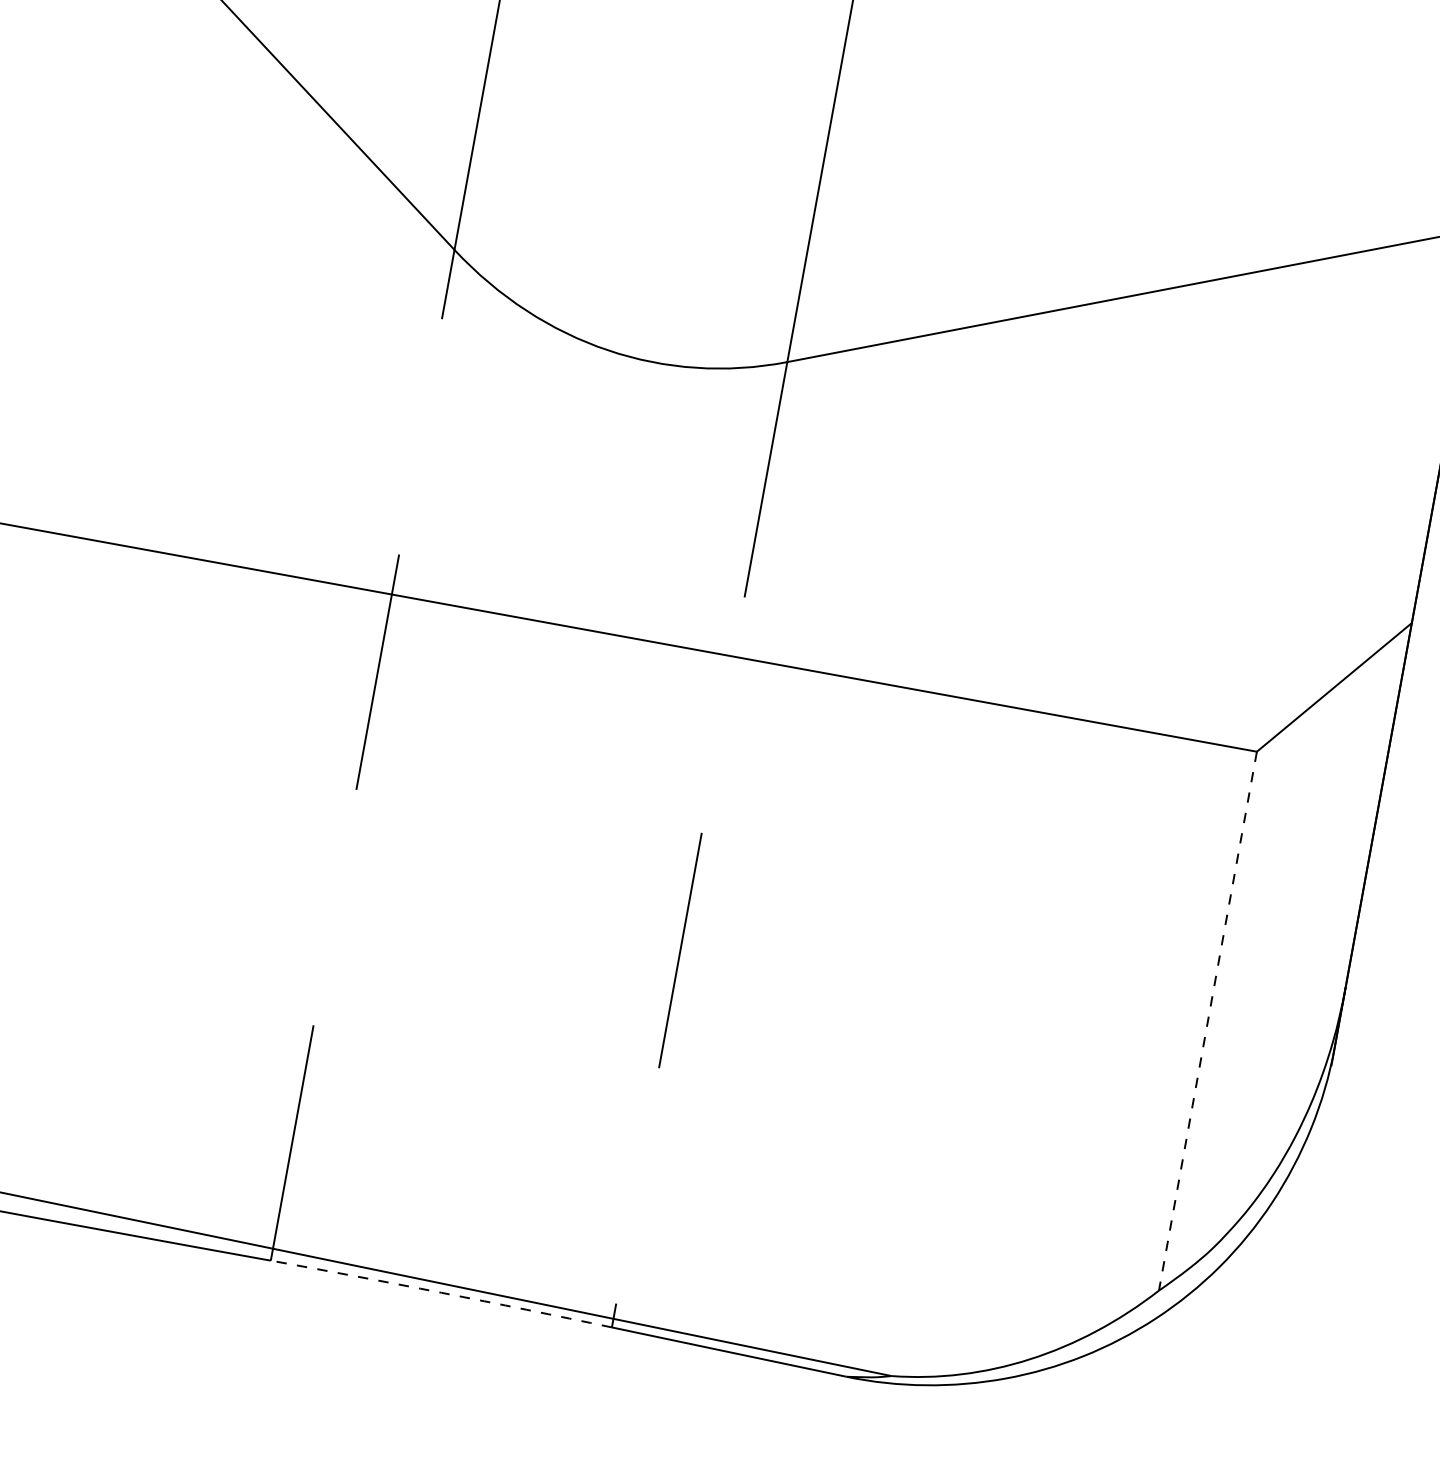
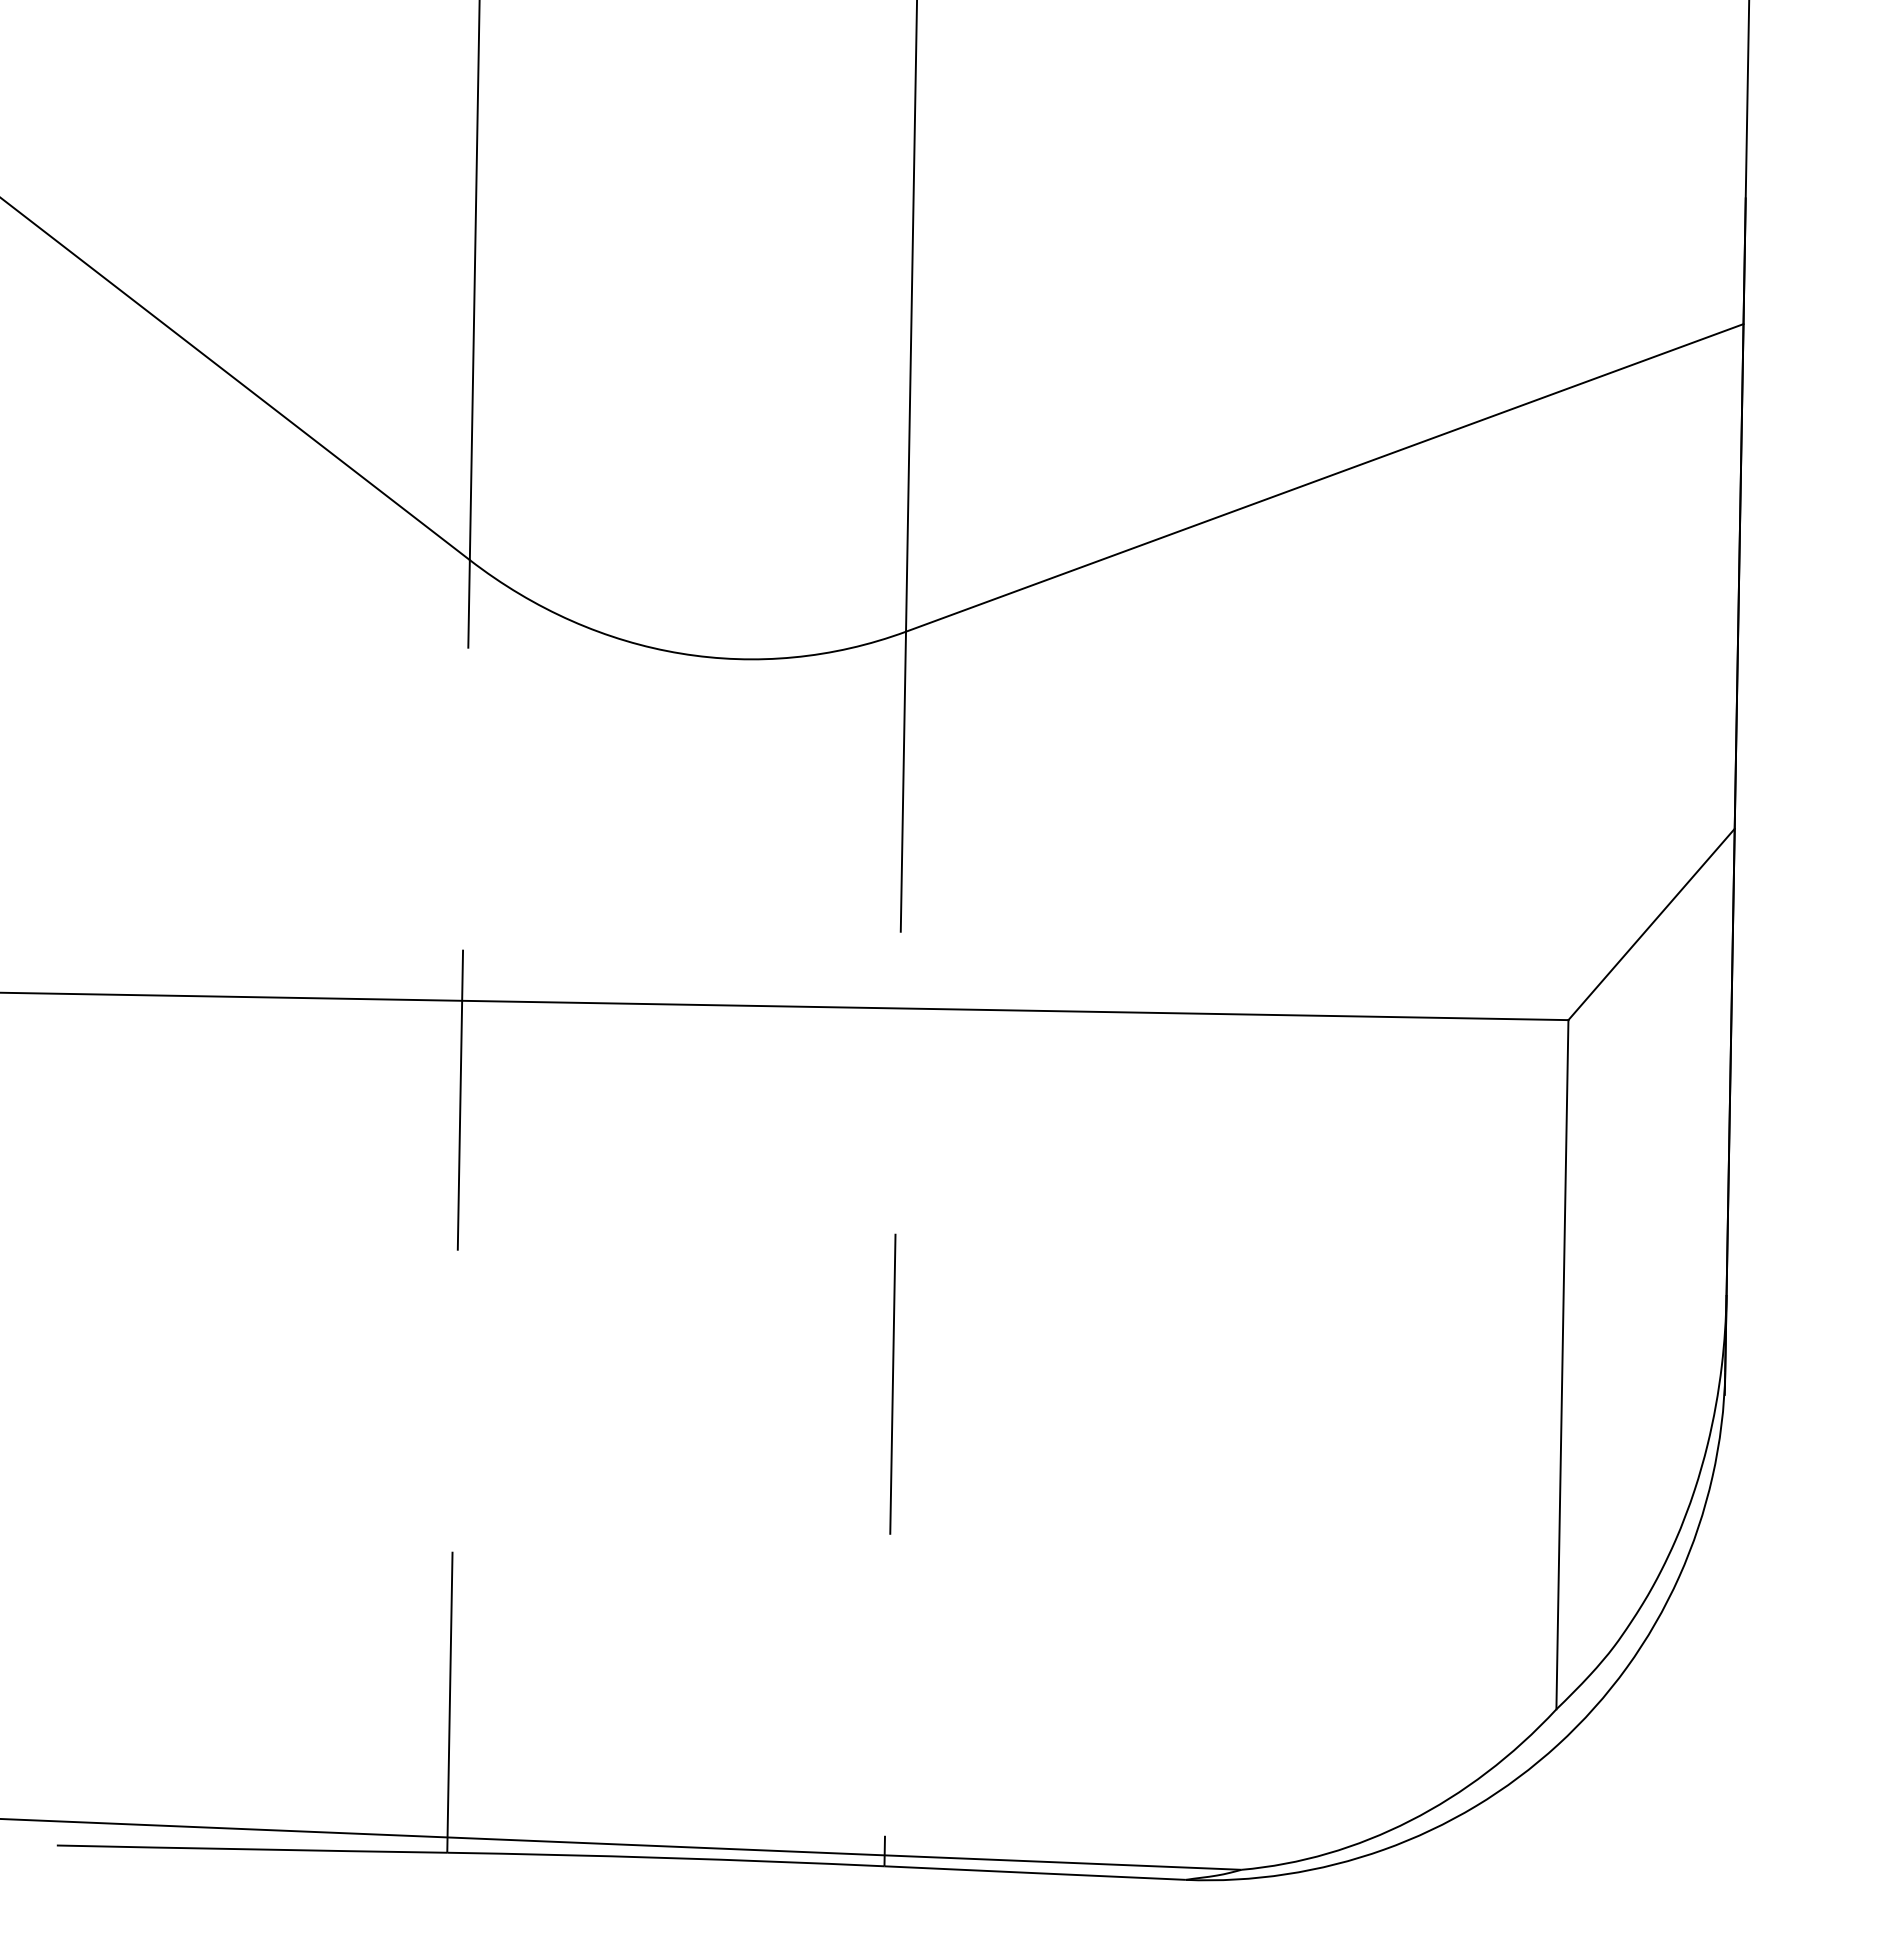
line: (1208, 1021) -> (1562, 1364), dashed -> solid
arc: (441, 1292) -> (665, 1857), dashed -> solid

